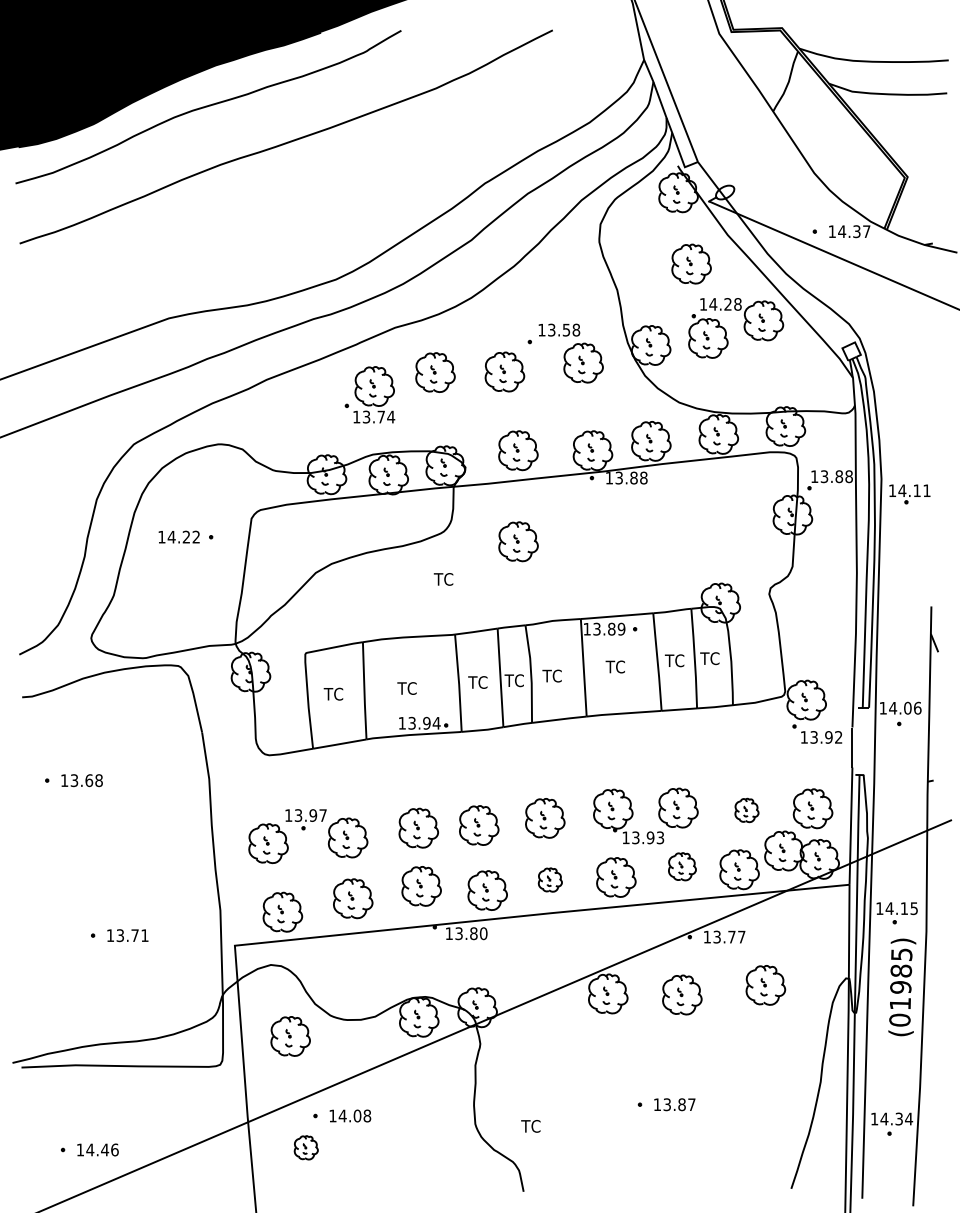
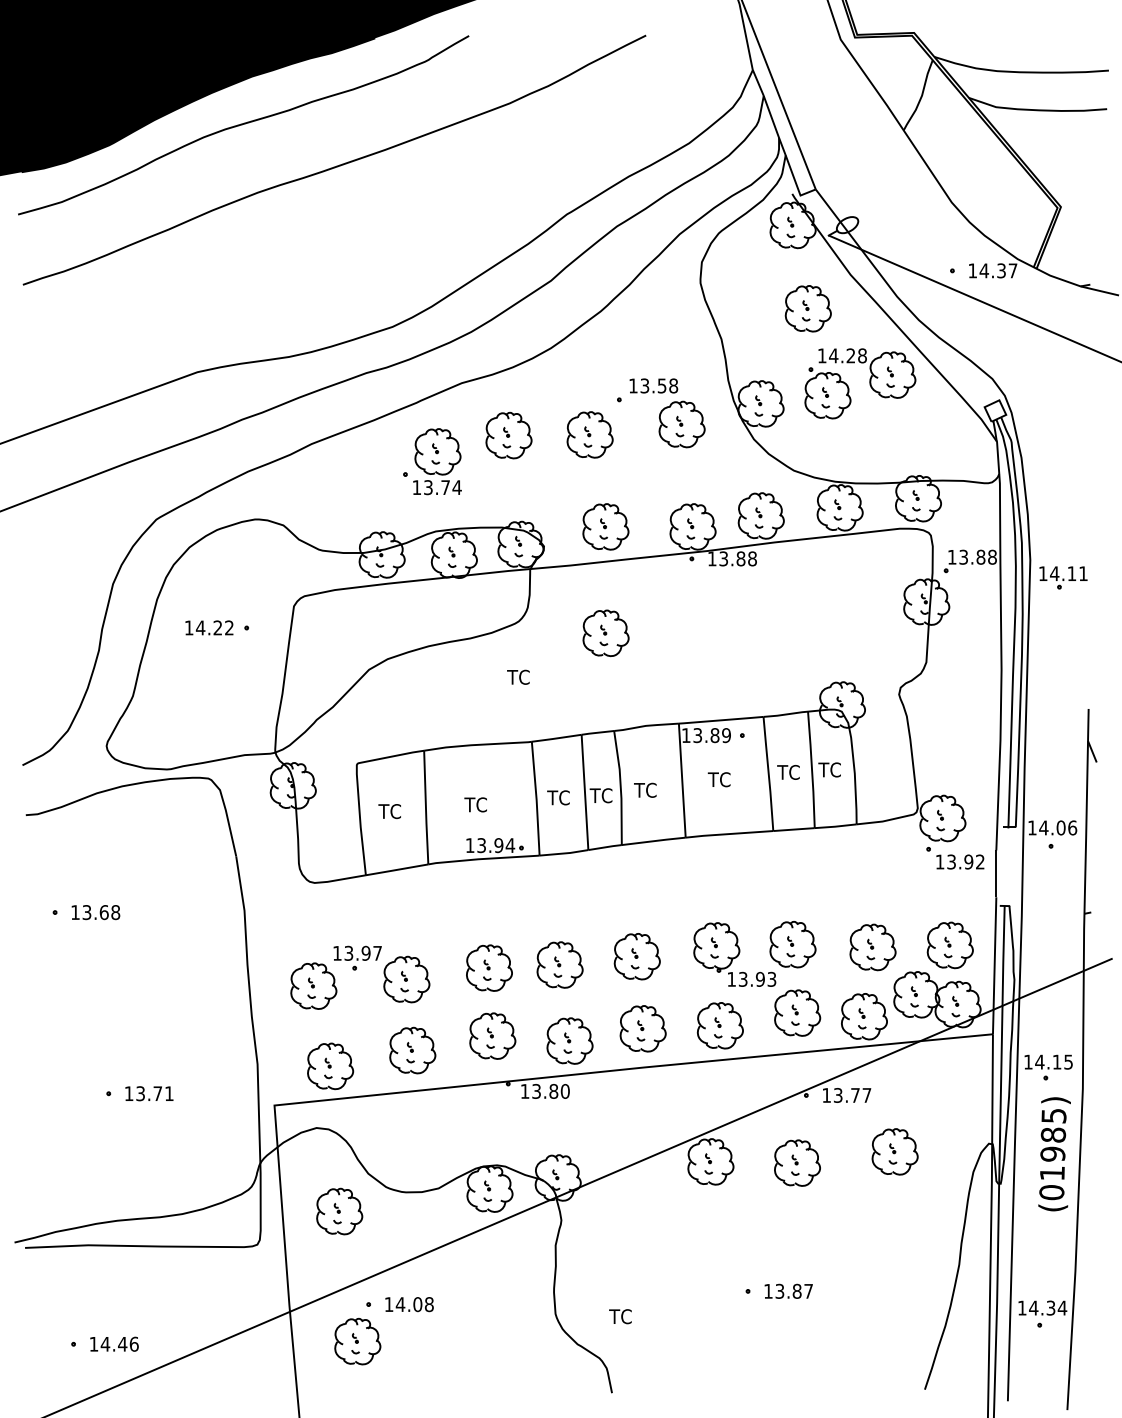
part: (746, 810) -> (872, 947), size x1.67
part: (682, 866) -> (797, 1012), size x1.43
part: (550, 879) -> (643, 1028), size x1.67
part: (306, 1147) -> (358, 1341), size x1.67

